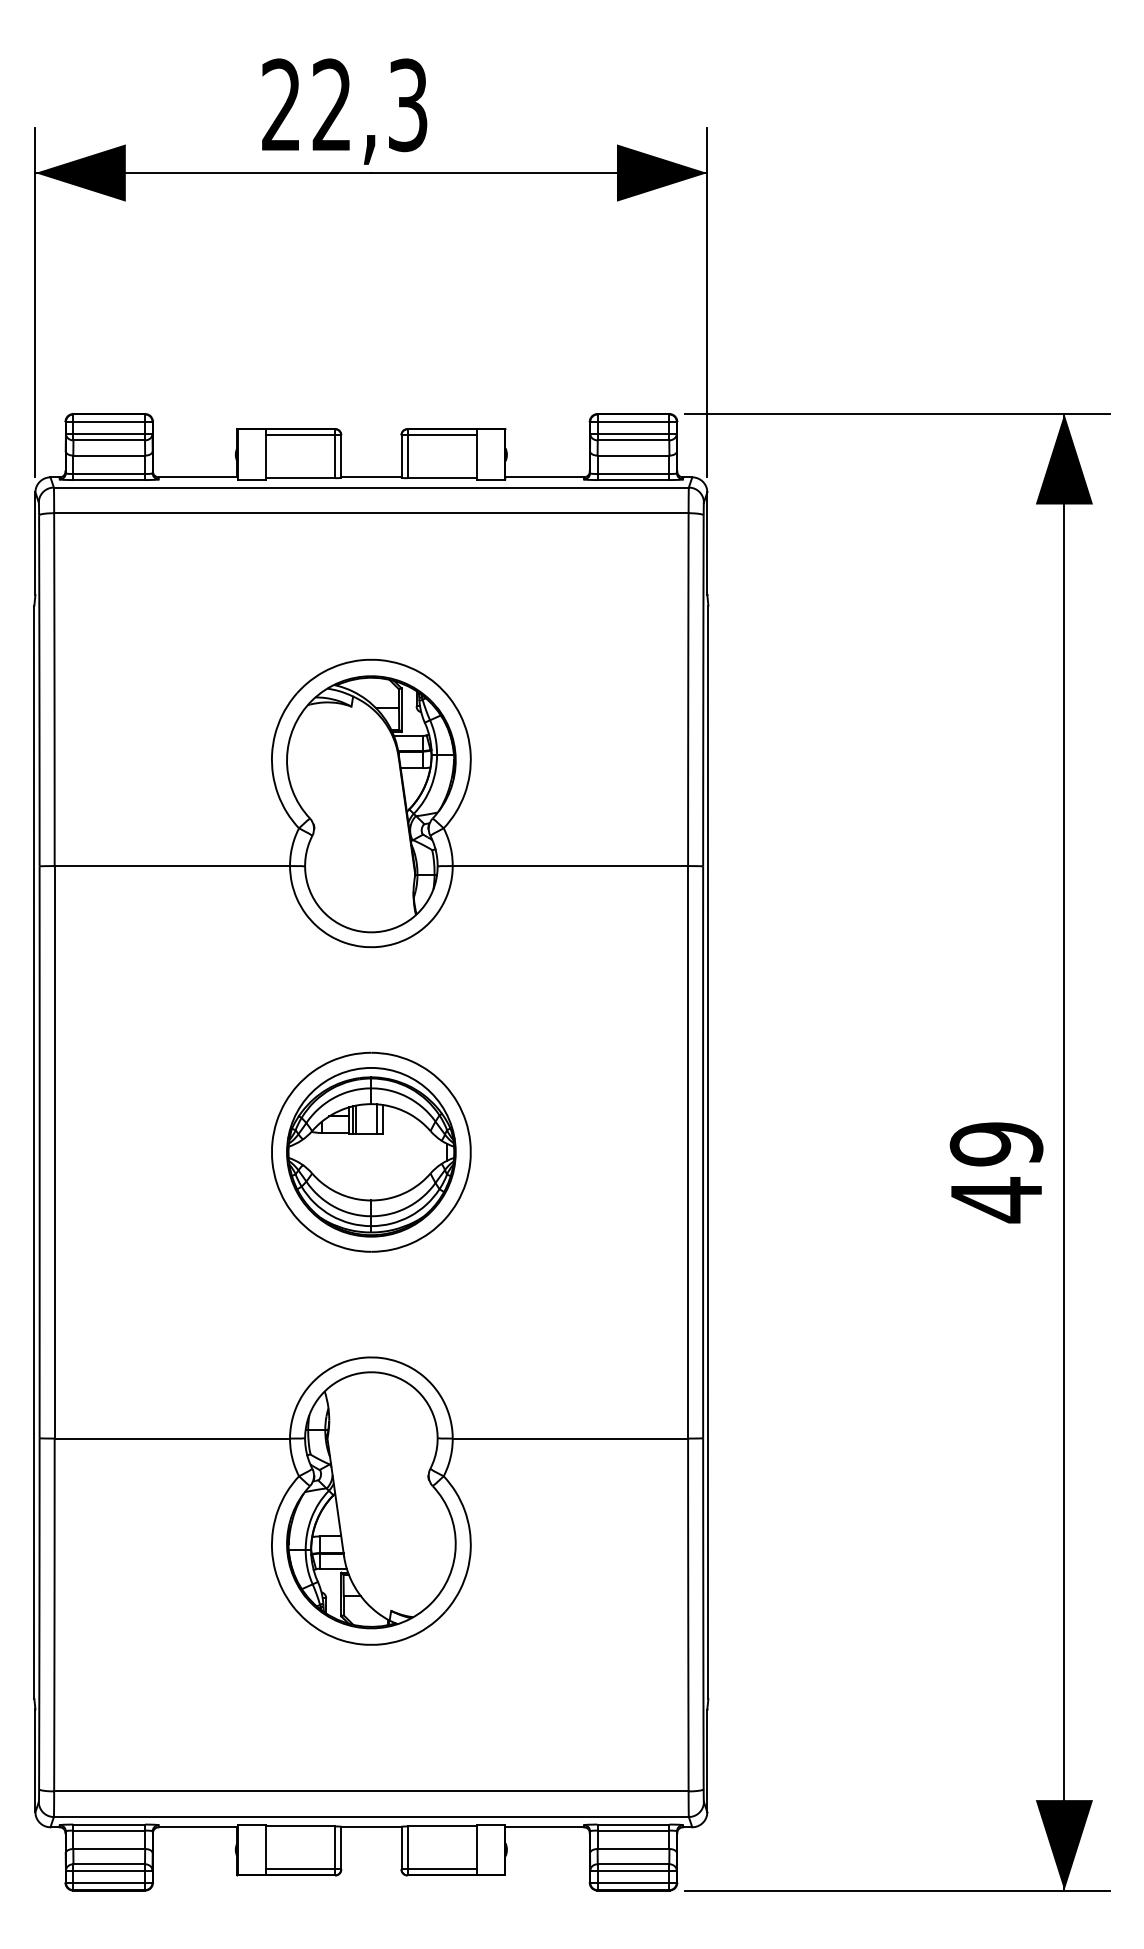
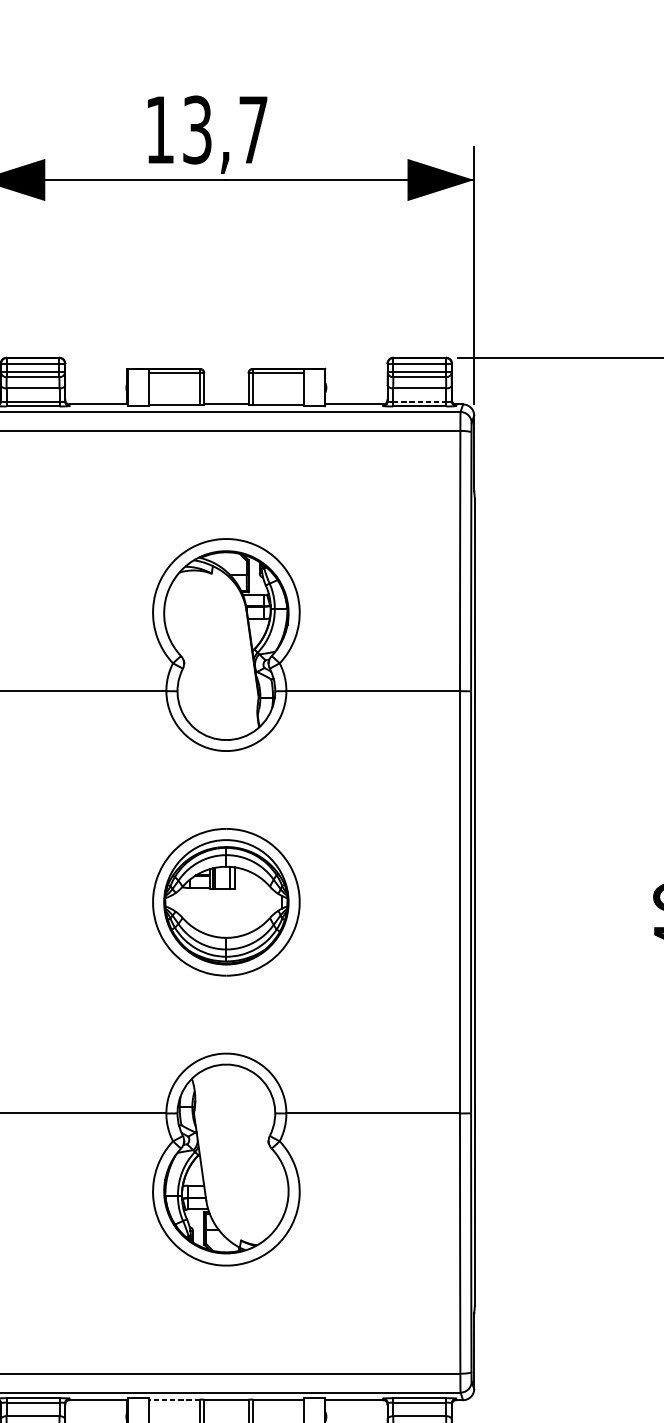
text: (344, 105) -> (206, 130), 22,3 -> 13,7
line: (633, 474) -> (419, 402), solid -> dashed
line: (300, 1826) -> (174, 1399), solid -> dashed

